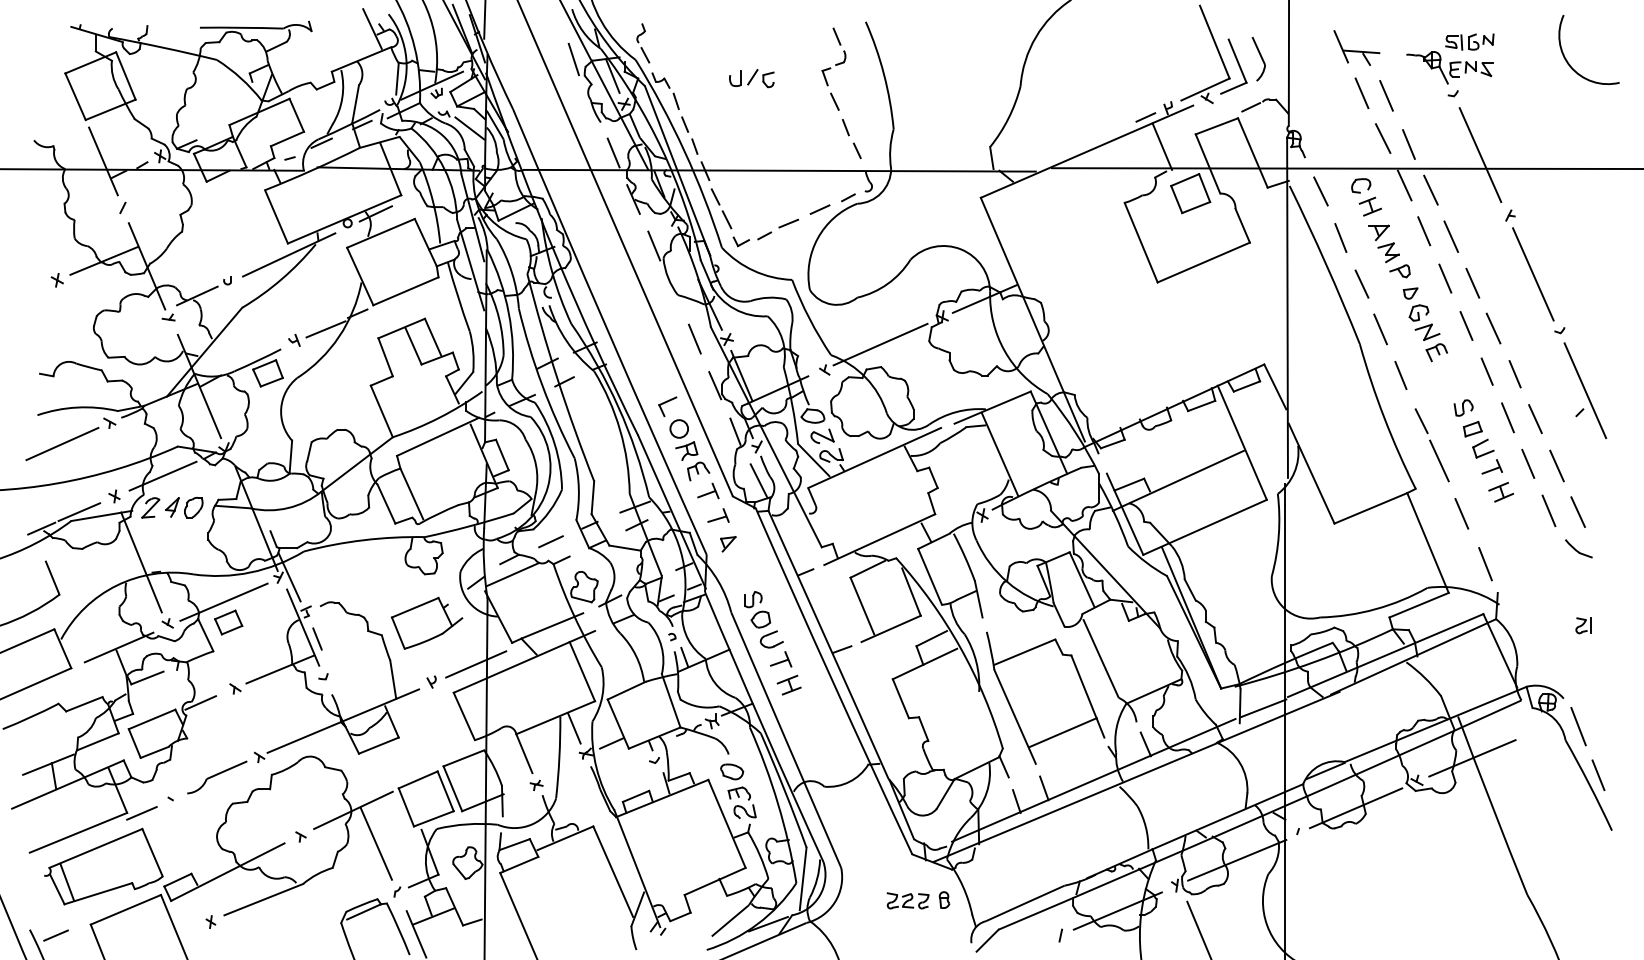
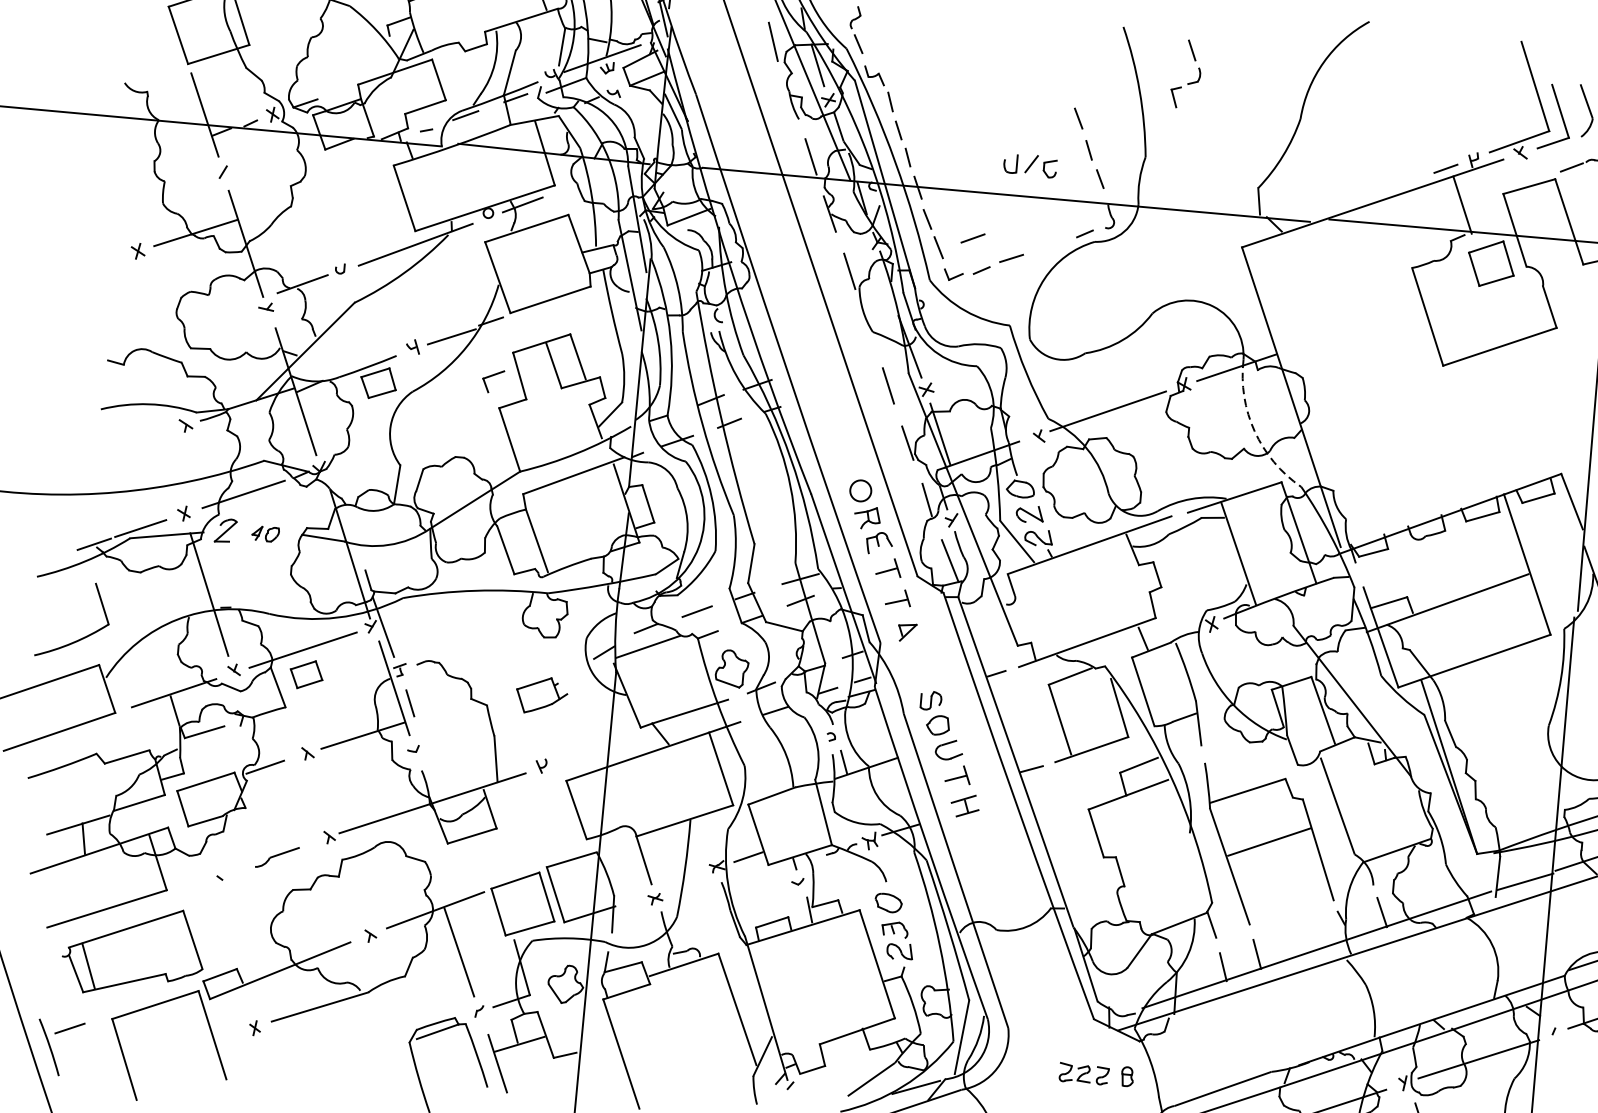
part: (836, 63) -> (1188, 82), moved
part: (751, 78) -> (1029, 165), moved
line: (469, 128) -> (642, 113), removed
line: (819, 209) -> (972, 238), moved
arc: (1004, 350) -> (1254, 430), solid -> dashed
part: (667, 406) -> (492, 381), moved
line: (62, 443) -> (127, 445), removed
part: (184, 507) -> (265, 533), size x0.6
part: (426, 622) -> (541, 694), size x0.6
line: (476, 664) -> (596, 749), removed
line: (573, 728) -> (704, 835), removed
line: (1062, 732) -> (1268, 841), moved
part: (217, 777) -> (277, 857), size x0.6
line: (141, 813) -> (183, 892), removed

